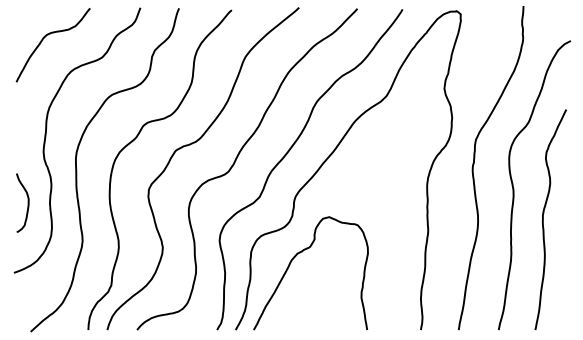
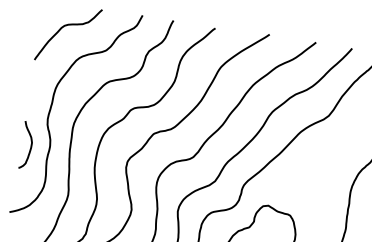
curve: (27, 202) -> (30, 145), moved

